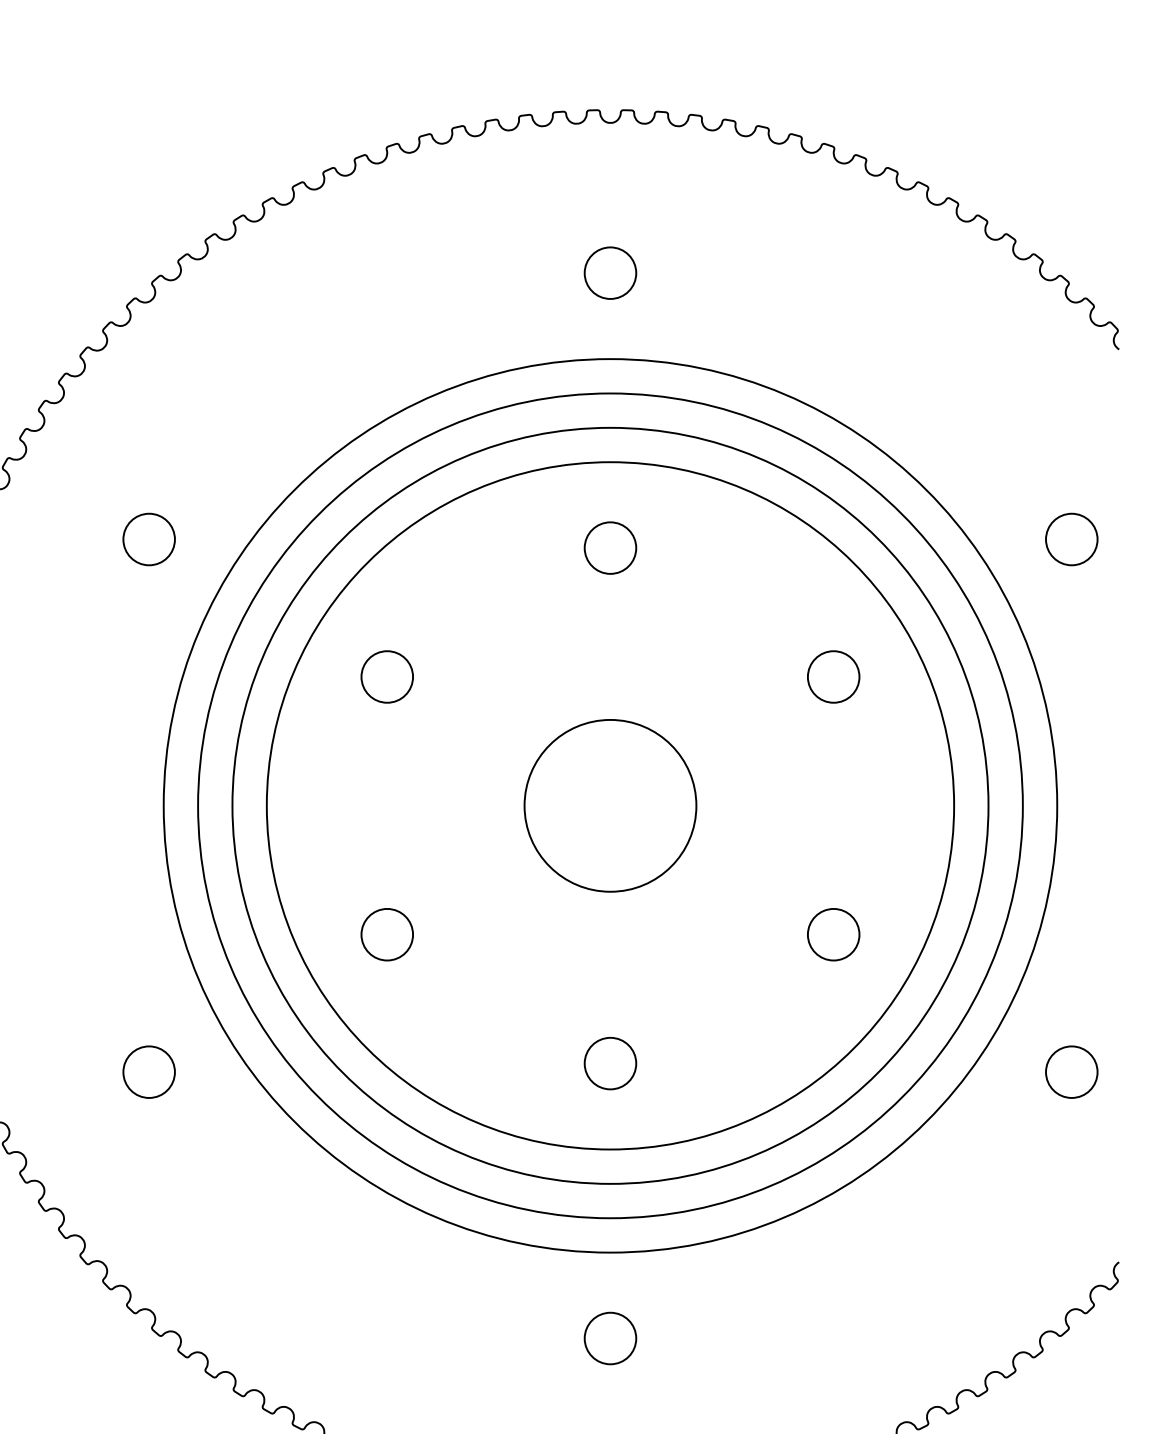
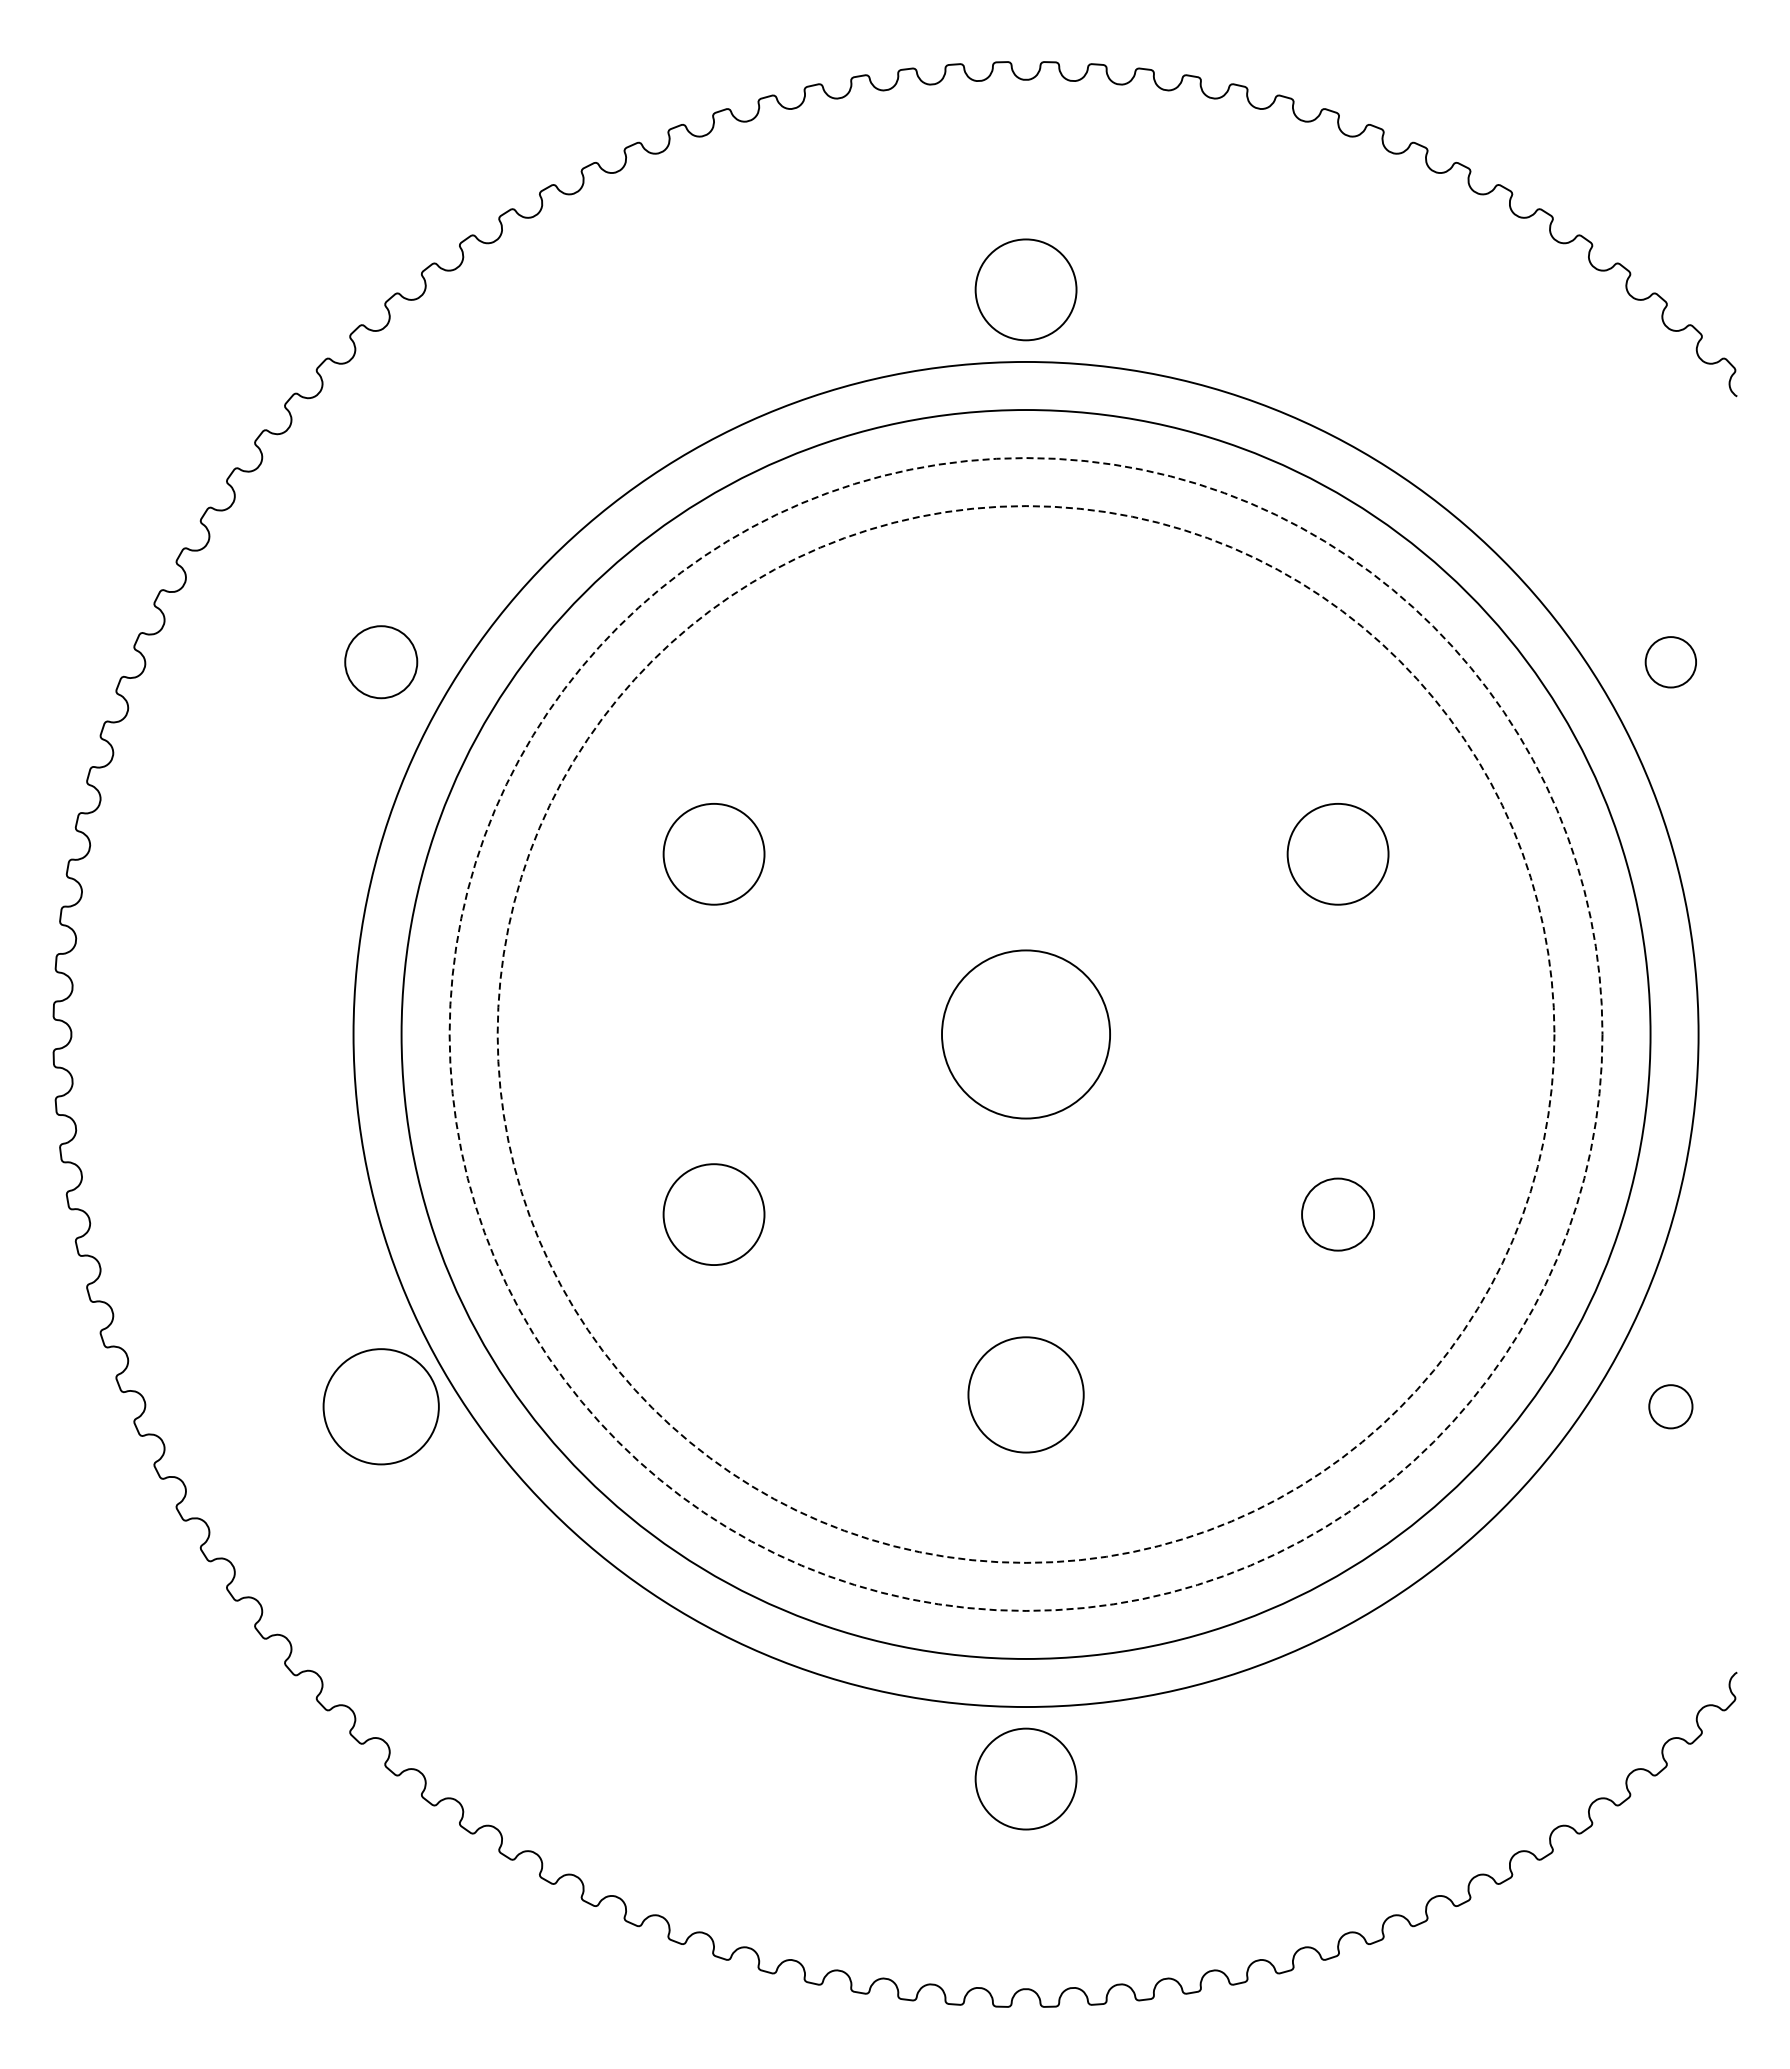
circle: (610, 272) -> (1025, 289), size x1.4
circle: (1071, 539) -> (1670, 662), size x0.7
circle: (610, 548) -> (1025, 674), removed
circle: (386, 677) -> (713, 854), size x1.4
circle: (833, 677) -> (1337, 854), size x1.4
circle: (610, 805) -> (1025, 1034), size x0.7
circle: (610, 805) -> (1025, 1034), size x1.4
circle: (610, 805) -> (1025, 1034), solid -> dashed
circle: (610, 805) -> (1025, 1034), solid -> dashed
circle: (387, 934) -> (714, 1214), size x1.4
circle: (610, 1063) -> (1025, 1394), size x1.6
circle: (149, 1071) -> (381, 1406), size x1.6
circle: (1071, 1071) -> (1670, 1406), size x0.6
circle: (610, 1338) -> (1025, 1778), size x1.4

